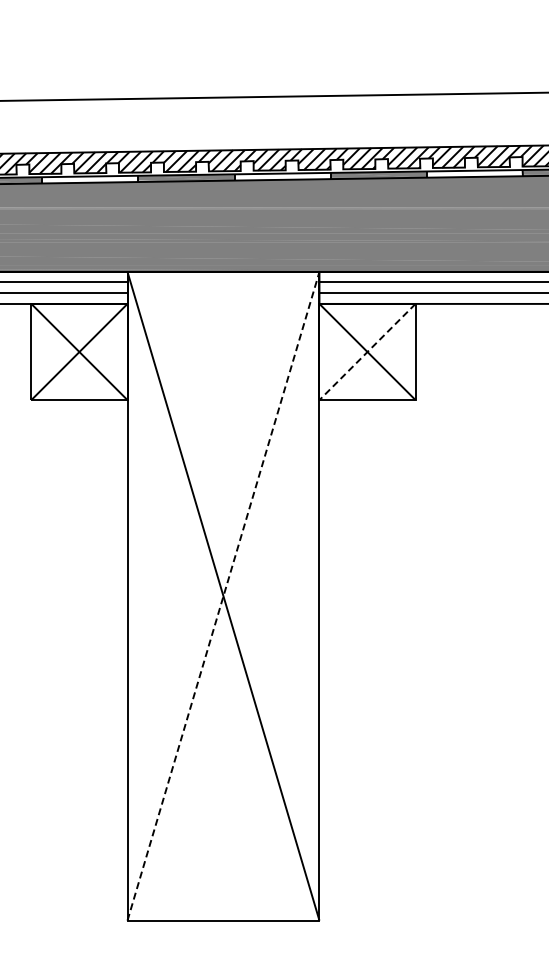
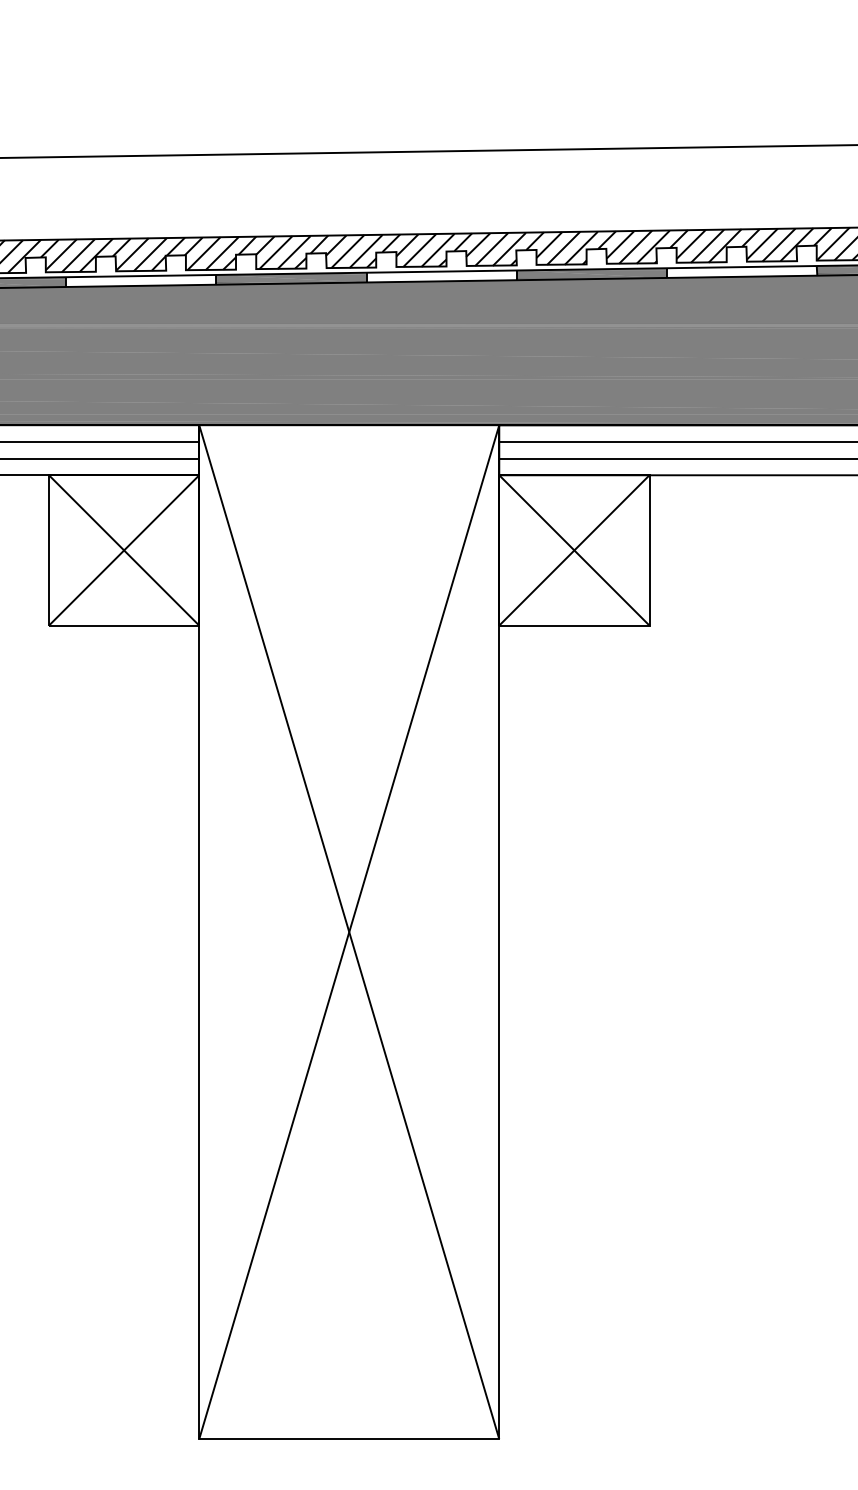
line: (367, 352) -> (574, 551), dashed -> solid
line: (223, 595) -> (349, 930), dashed -> solid

